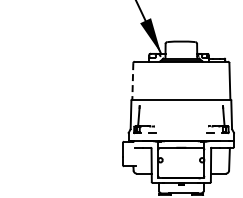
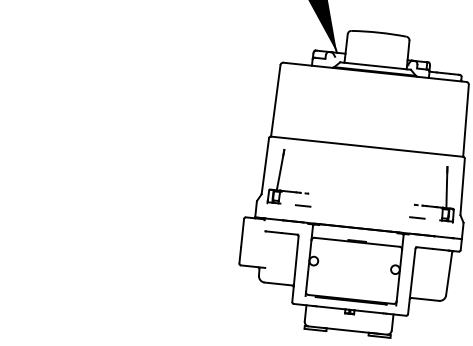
line: (132, 81) -> (275, 100), dashed -> solid

